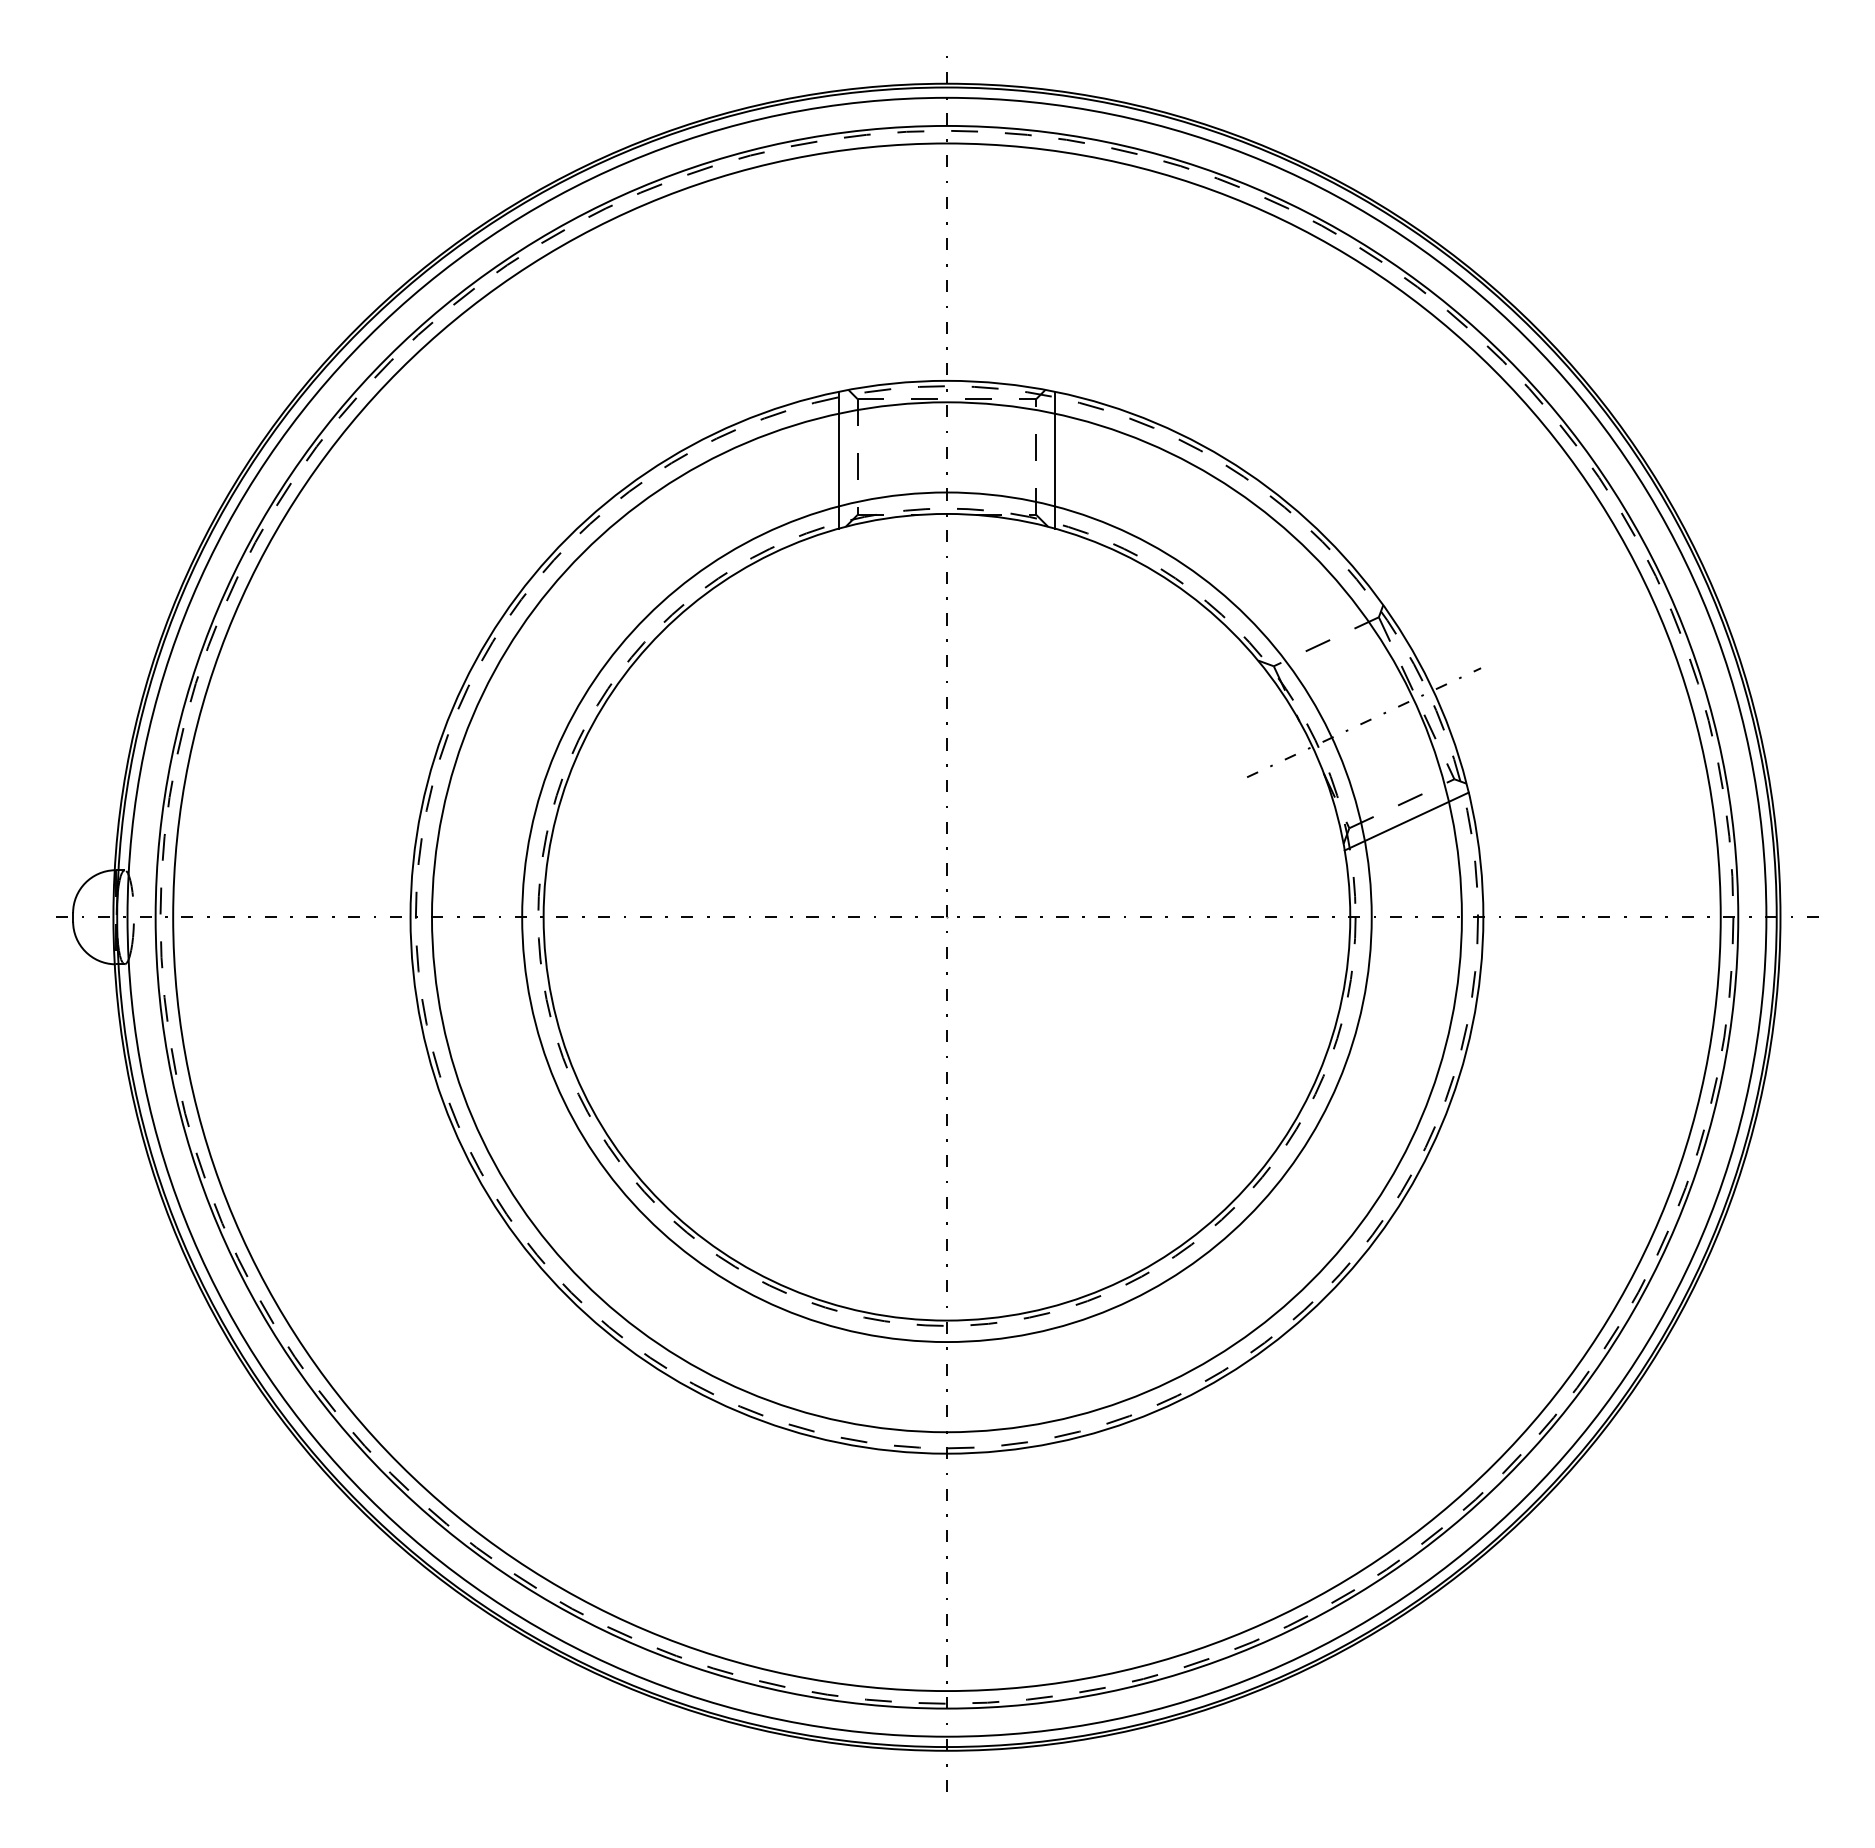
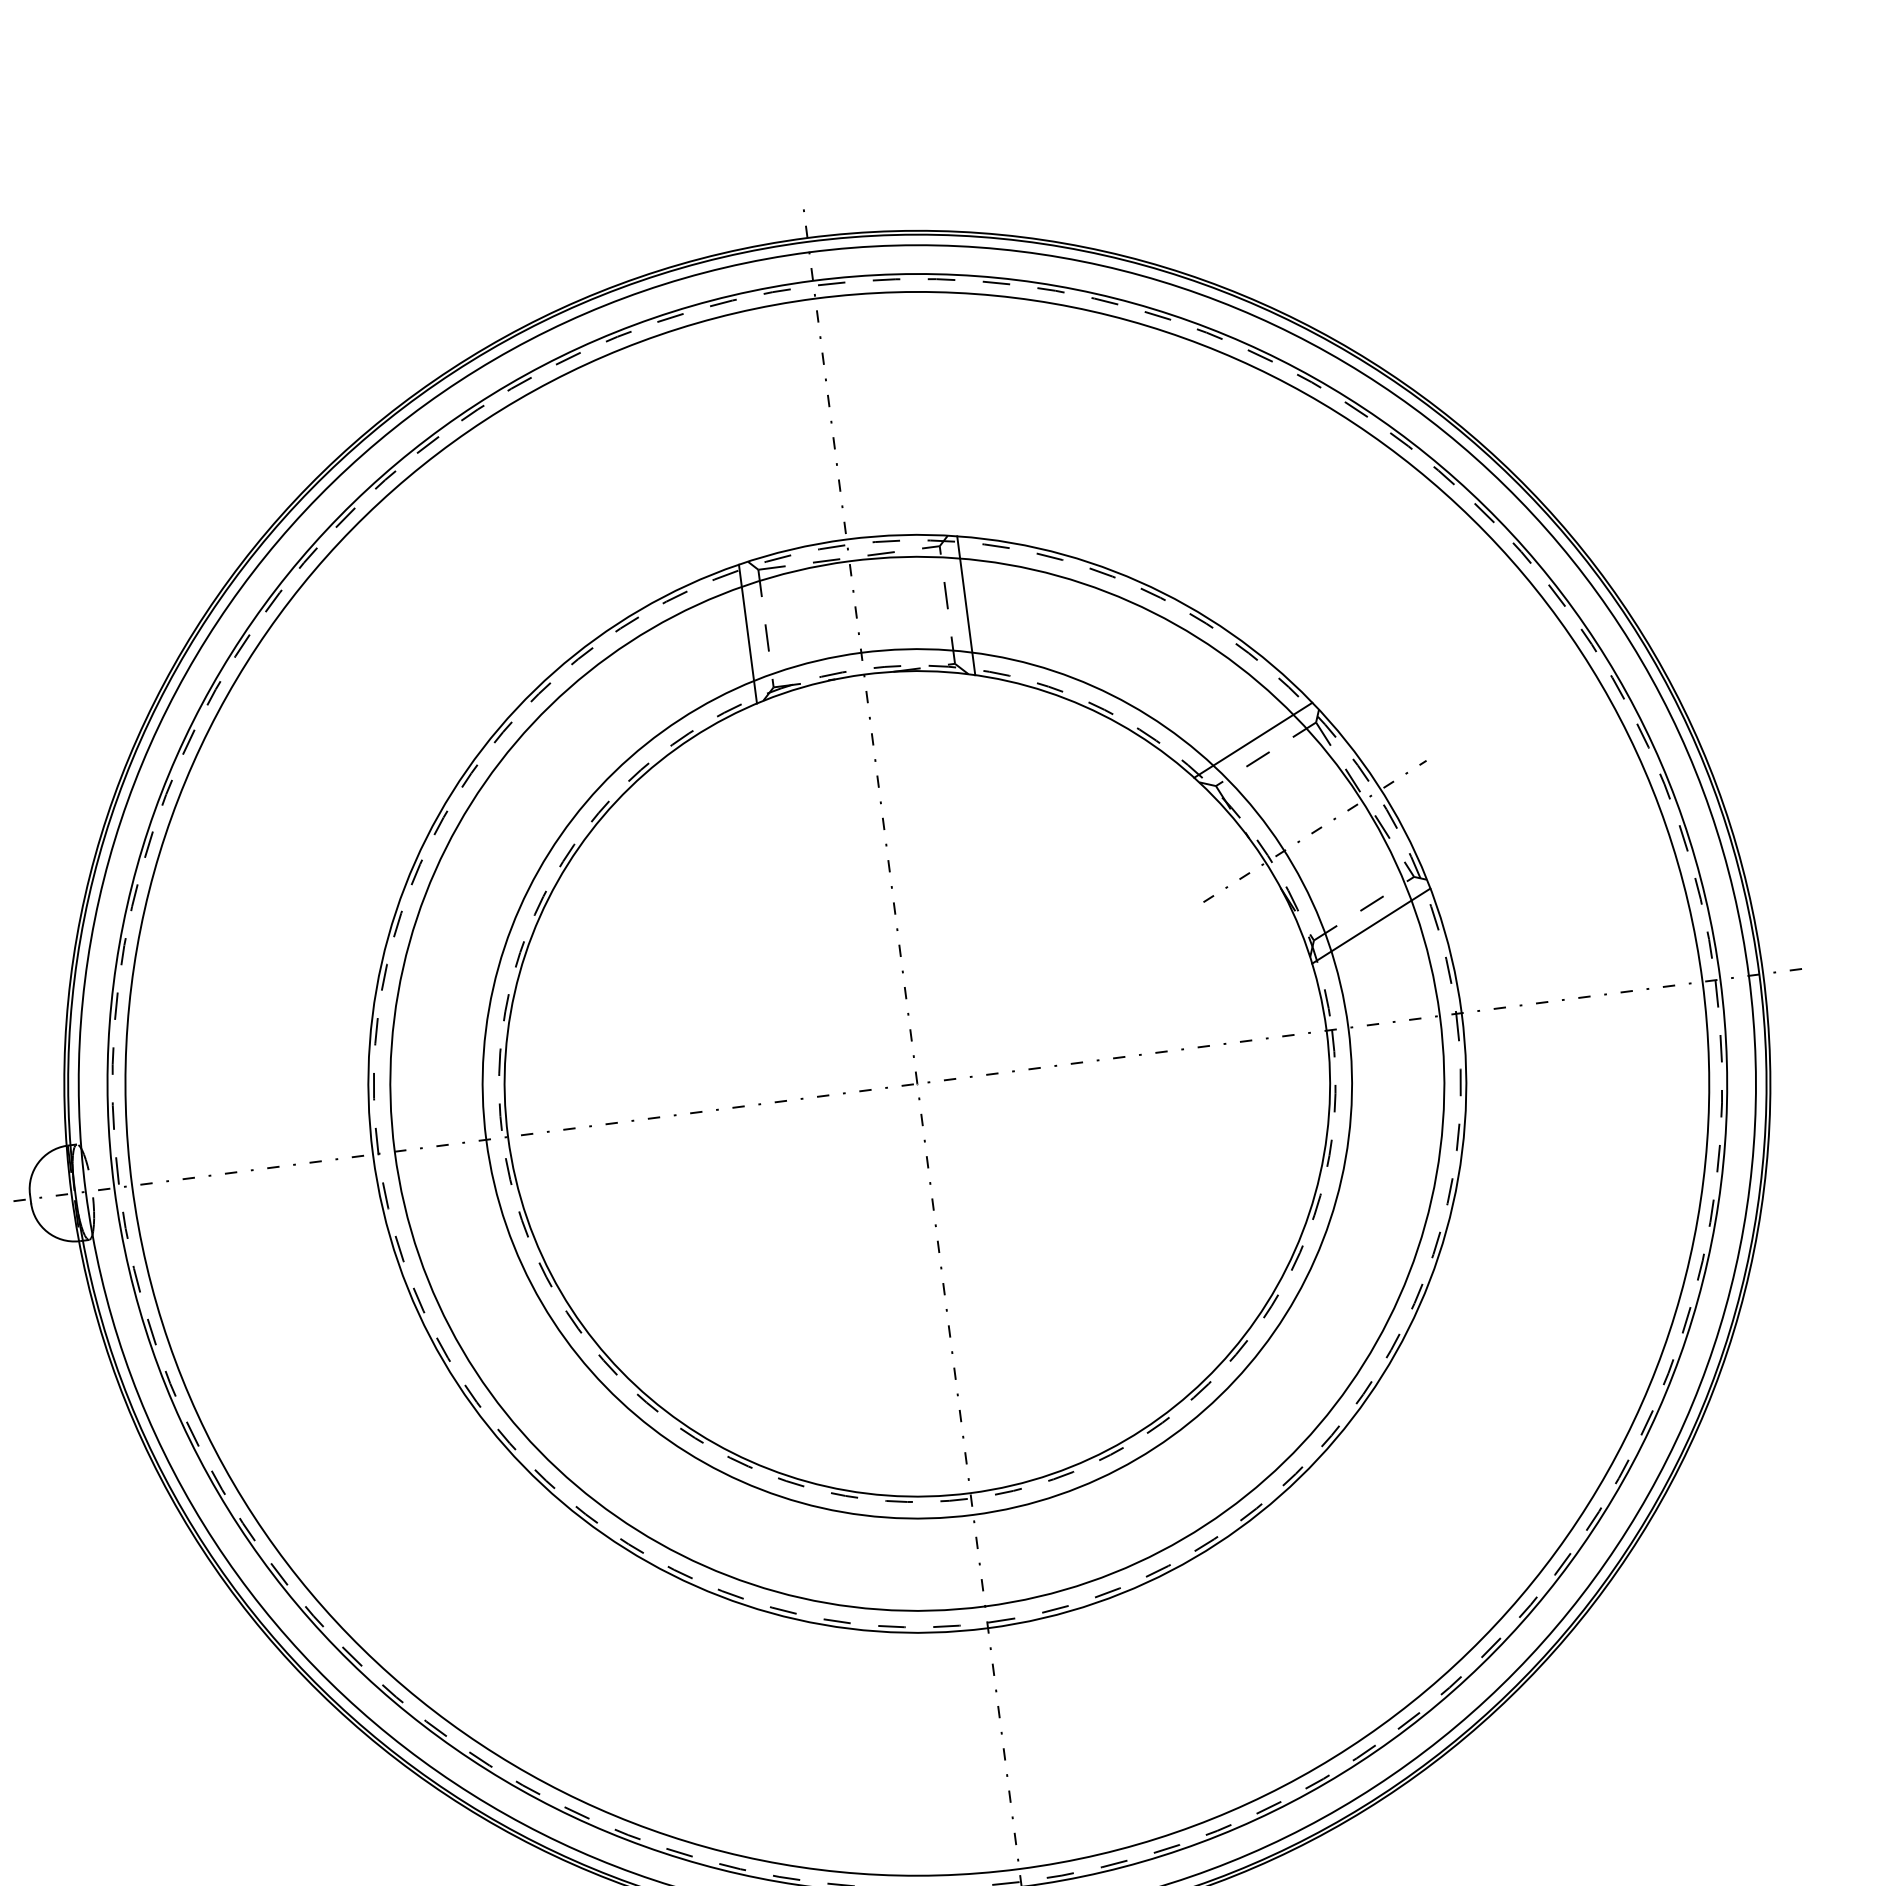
line: (1315, 626) -> (1253, 740), added

